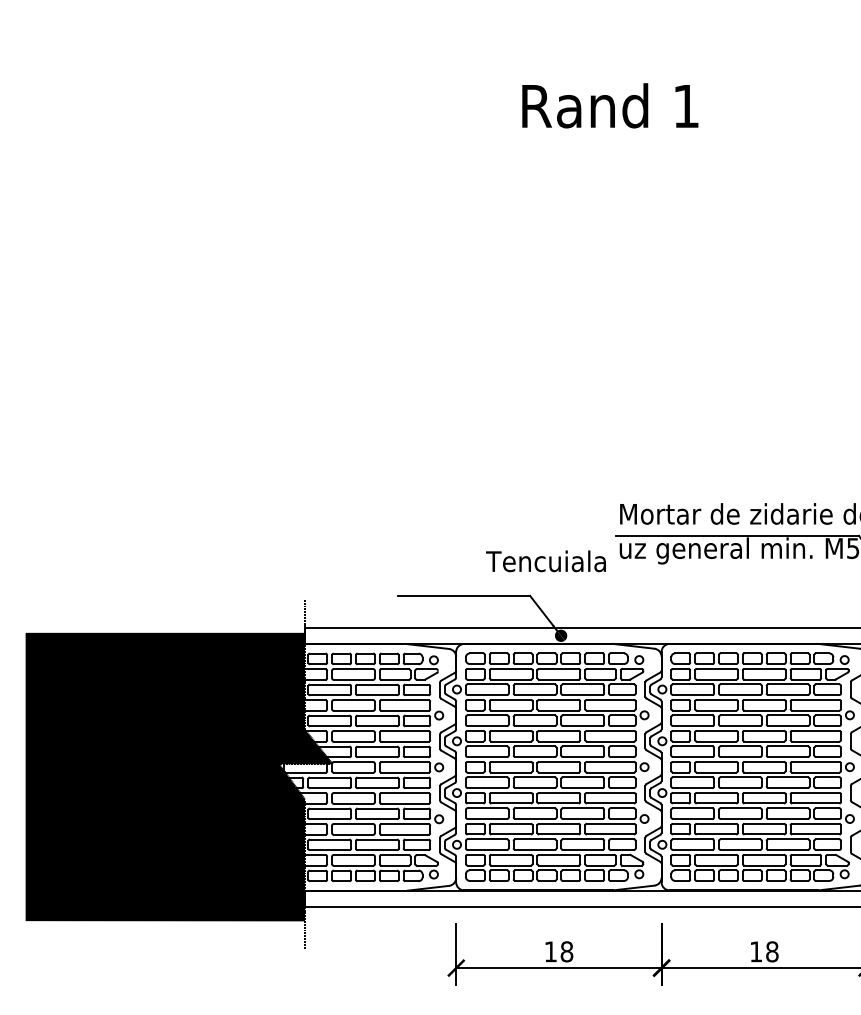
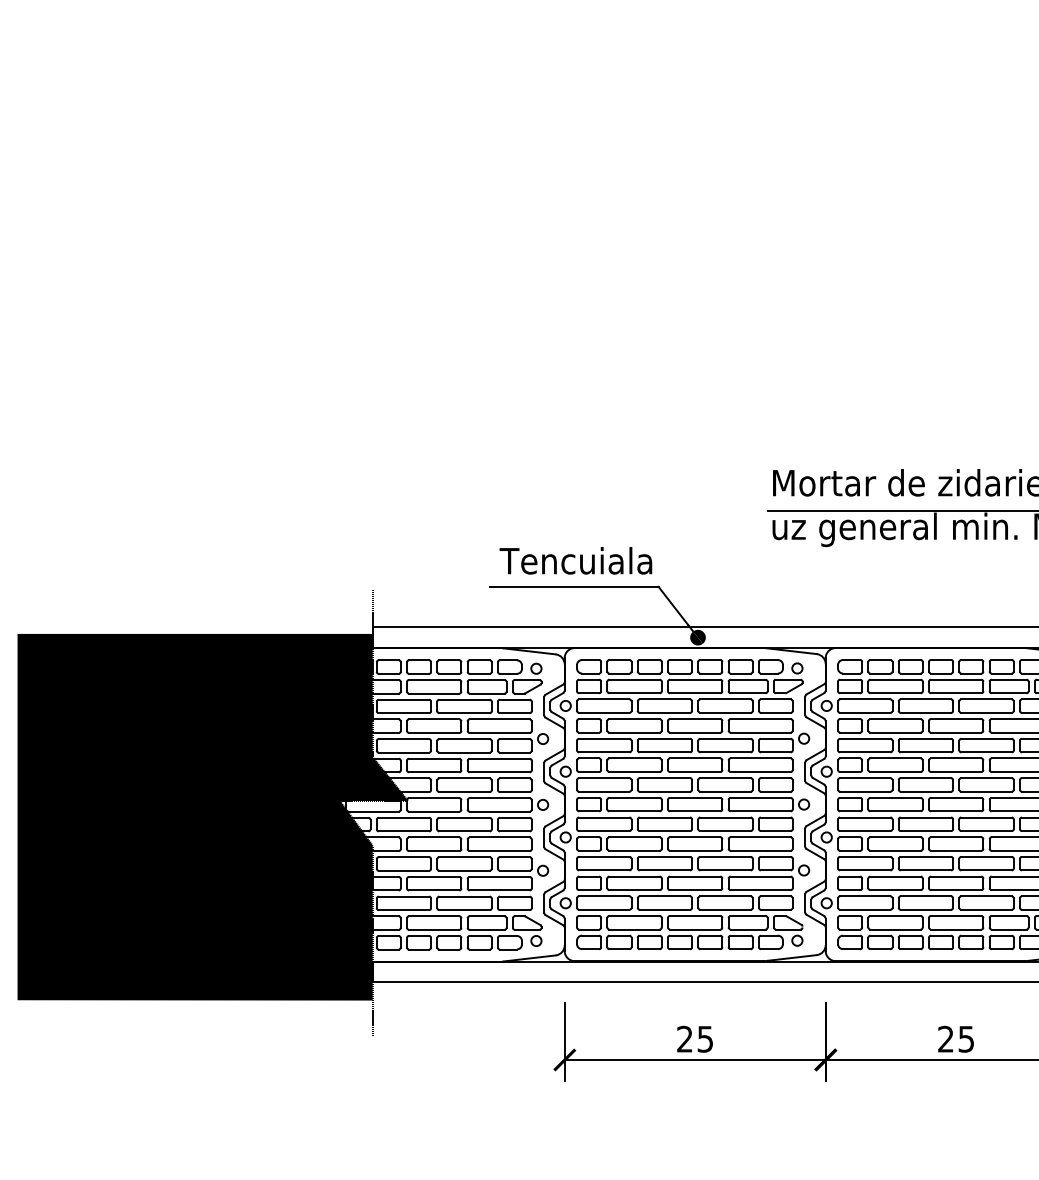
text: (545, 561) -> (575, 561), moved
text: (558, 951) -> (694, 1038), 18 -> 25
text: (764, 951) -> (956, 1038), 18 -> 25

